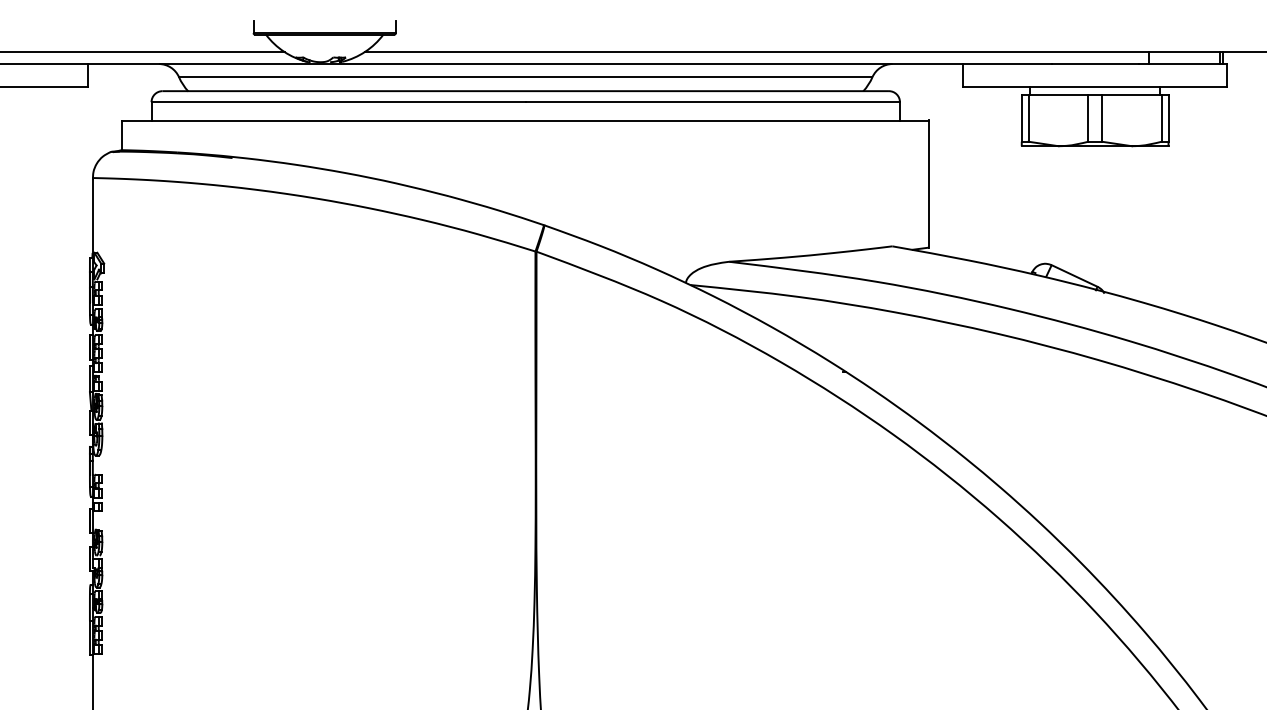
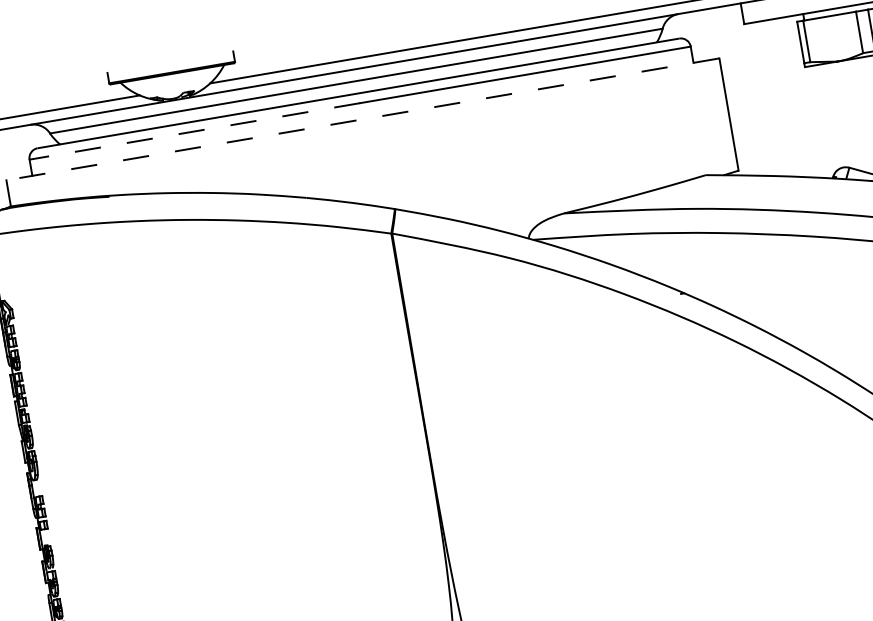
line: (338, 102) -> (194, 131), solid -> dashed
line: (525, 120) -> (362, 119), solid -> dashed

